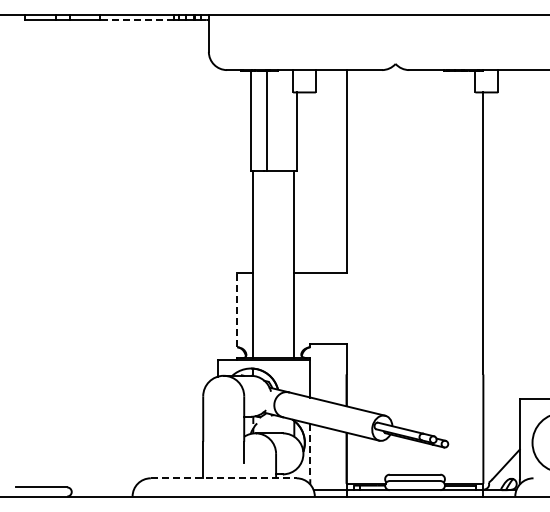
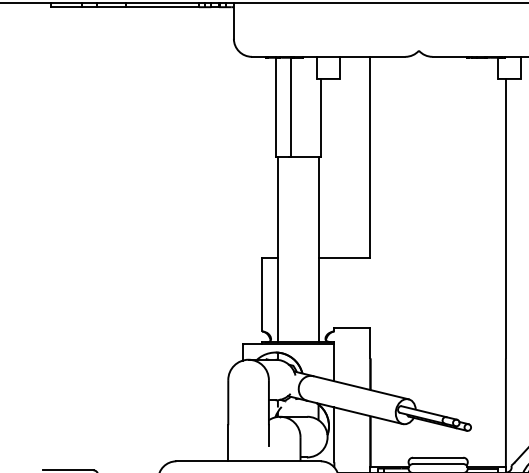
line: (137, 20) -> (163, 7), dashed -> solid
line: (237, 310) -> (262, 295), dashed -> solid
line: (310, 451) -> (334, 434), dashed -> solid
line: (223, 478) -> (248, 461), dashed -> solid

